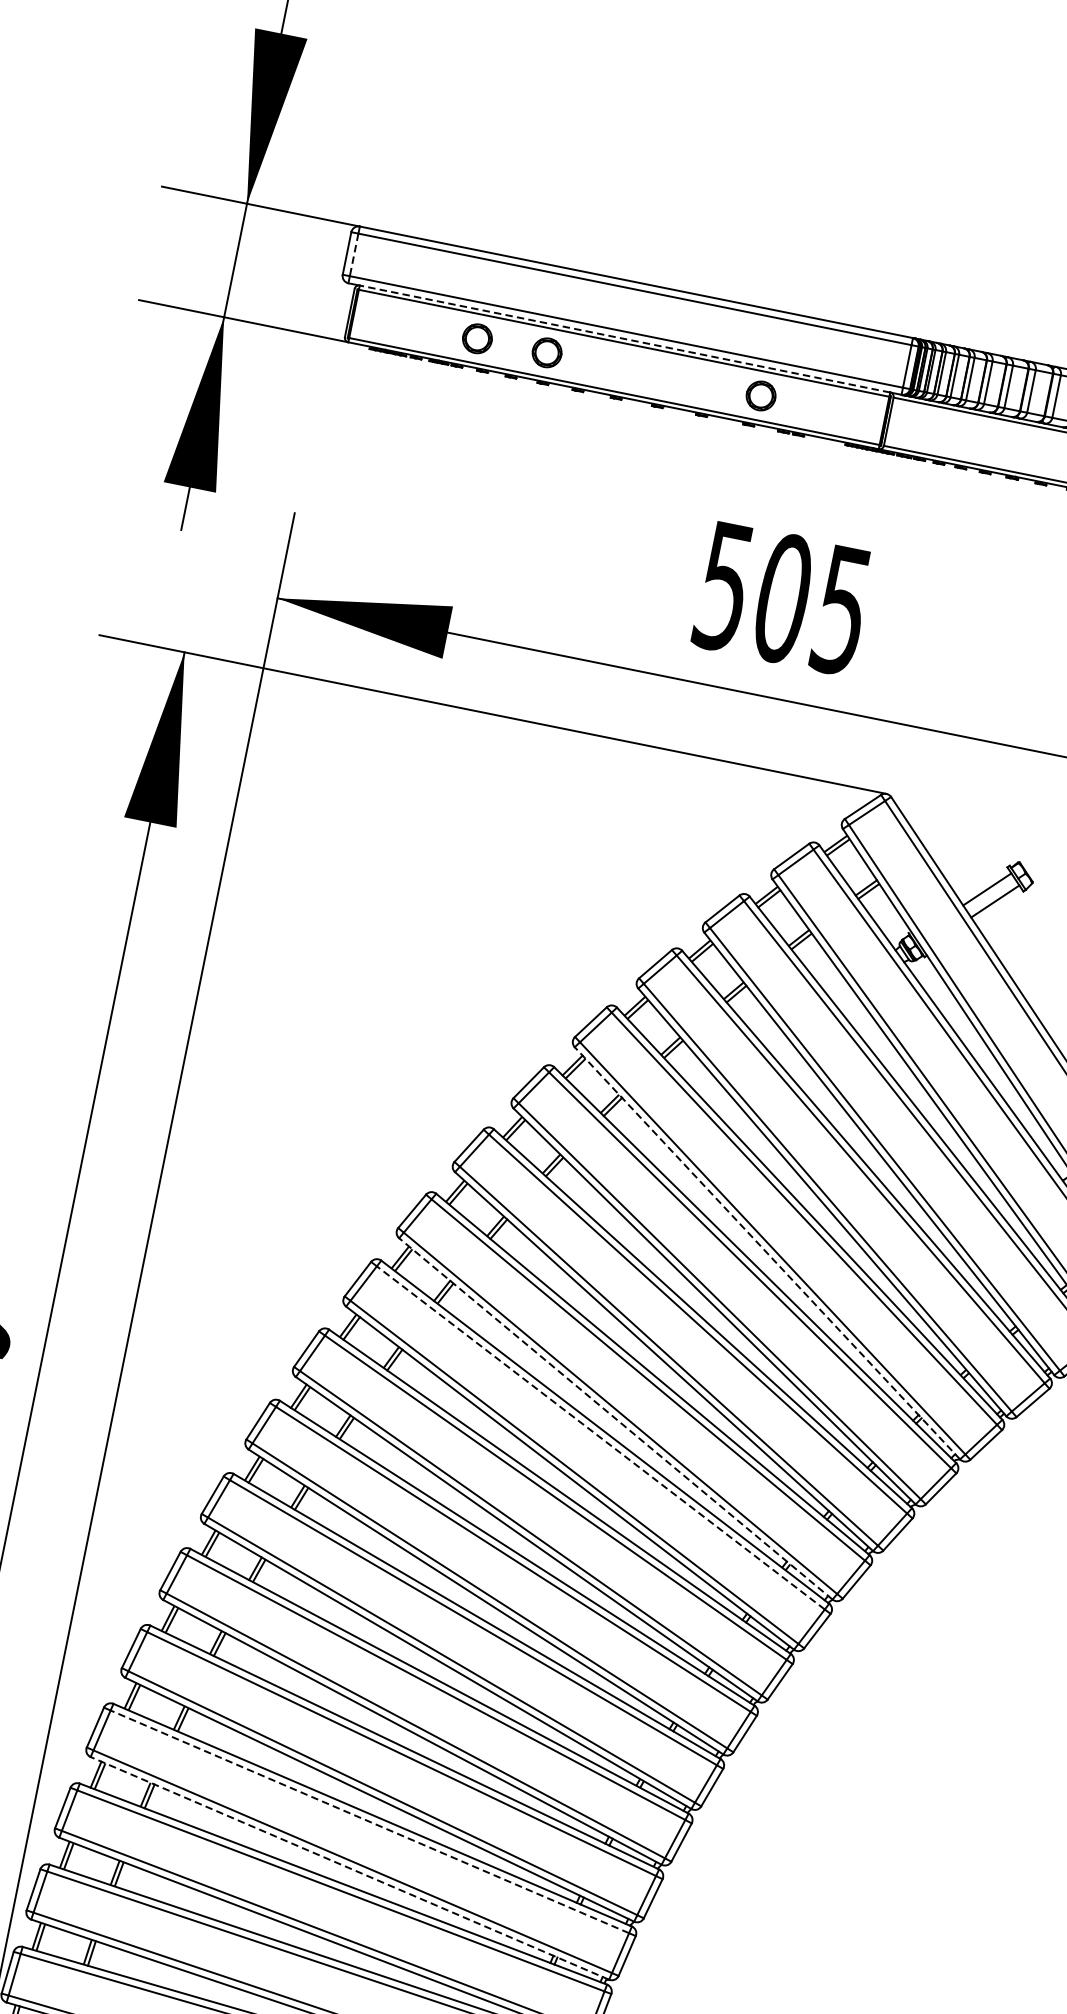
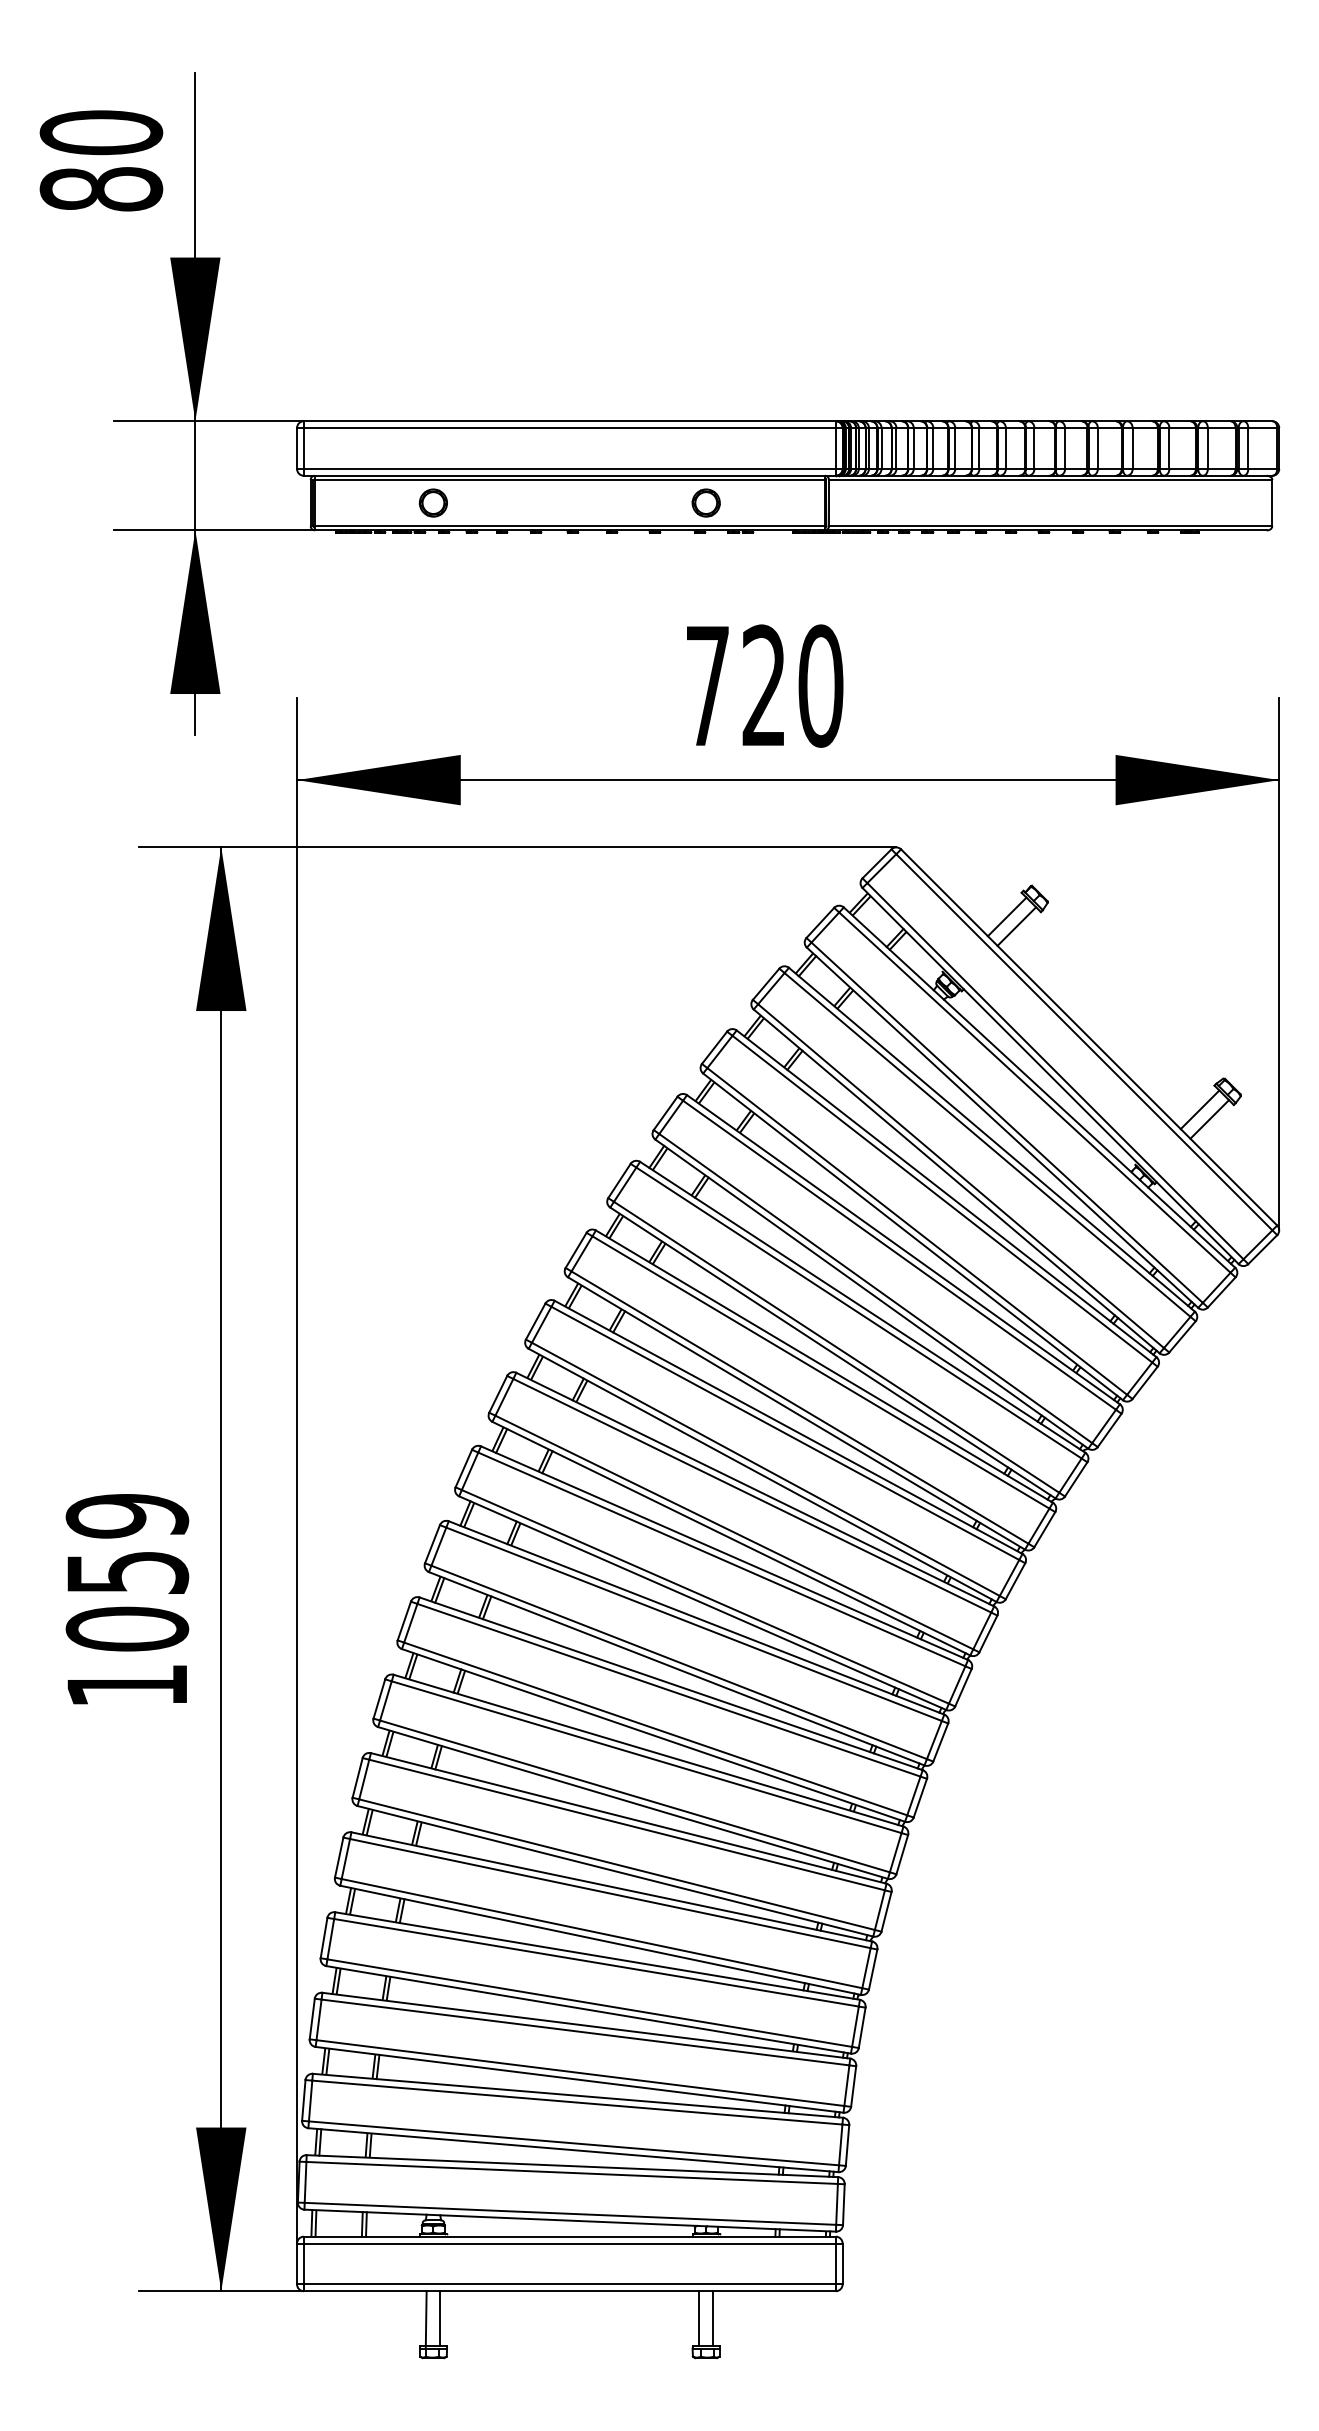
line: (353, 255) -> (303, 449), dashed -> solid
line: (624, 338) -> (569, 475), dashed -> solid
part: (546, 352) -> (499, 502), removed
text: (783, 597) -> (764, 685), 505 -> 720
line: (767, 1253) -> (871, 1294), dashed -> solid
line: (615, 1418) -> (762, 1475), dashed -> solid
line: (601, 1437) -> (752, 1495), dashed -> solid
line: (370, 1821) -> (610, 1893), dashed -> solid
line: (349, 1868) -> (600, 1940), dashed -> solid

